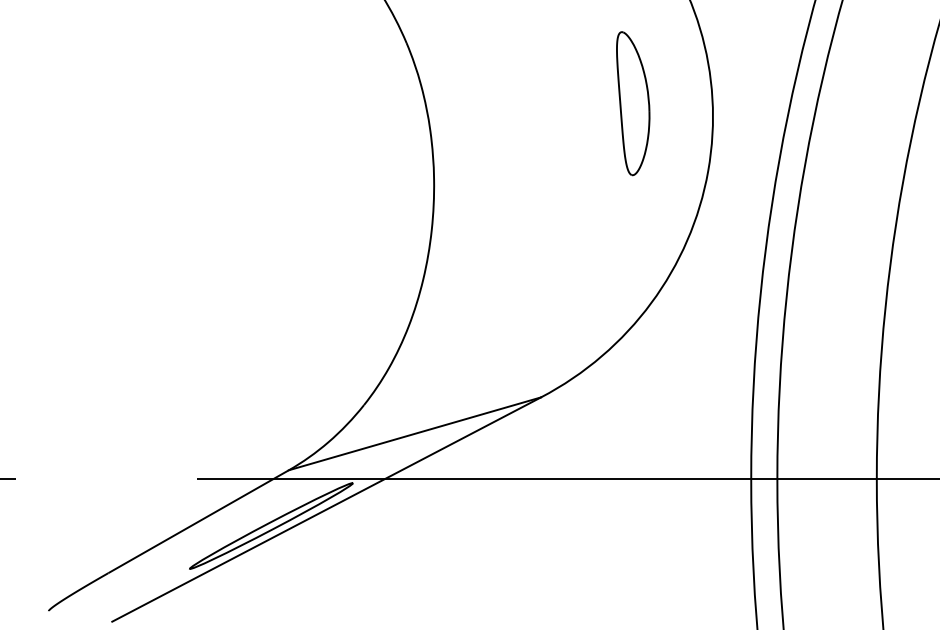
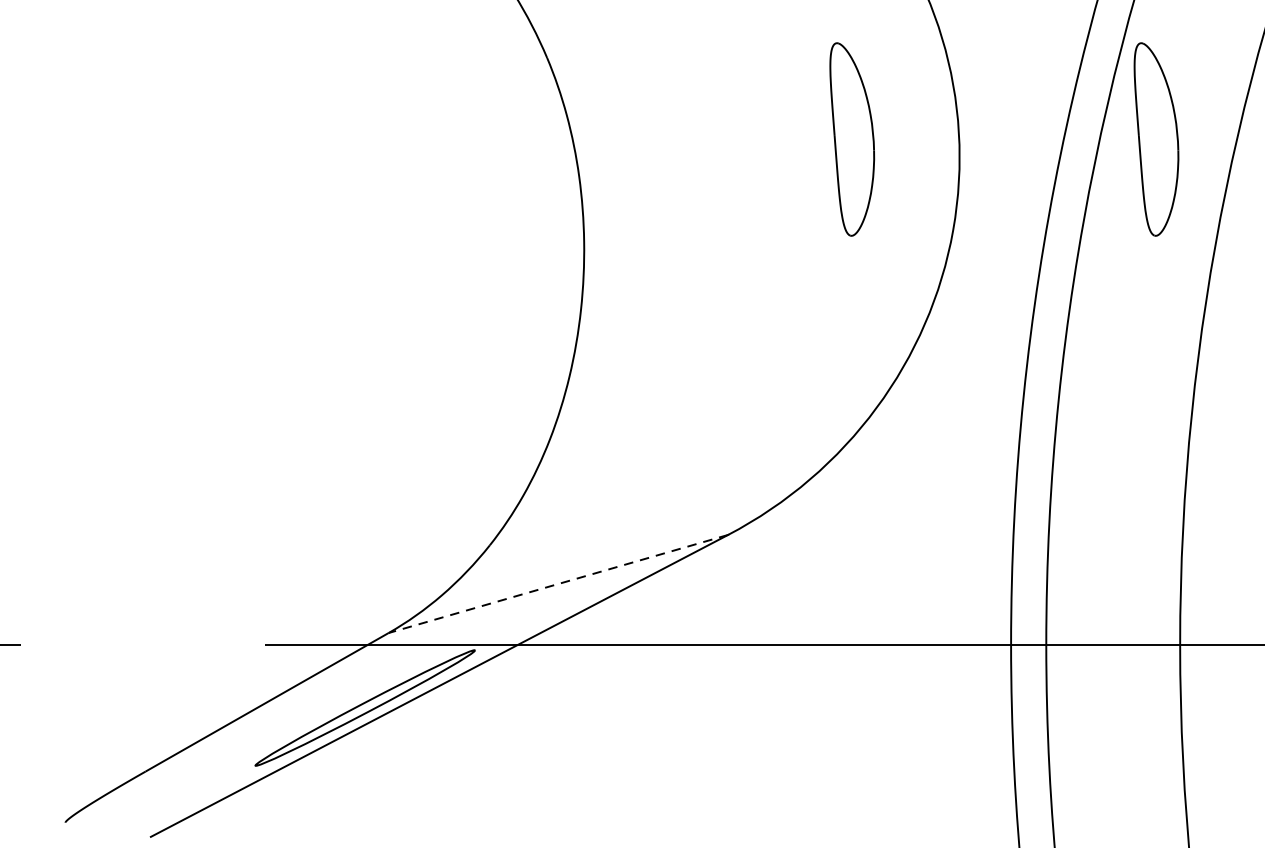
part: (859, 103) -> (1156, 139), added
line: (414, 433) -> (557, 583), solid -> dashed

